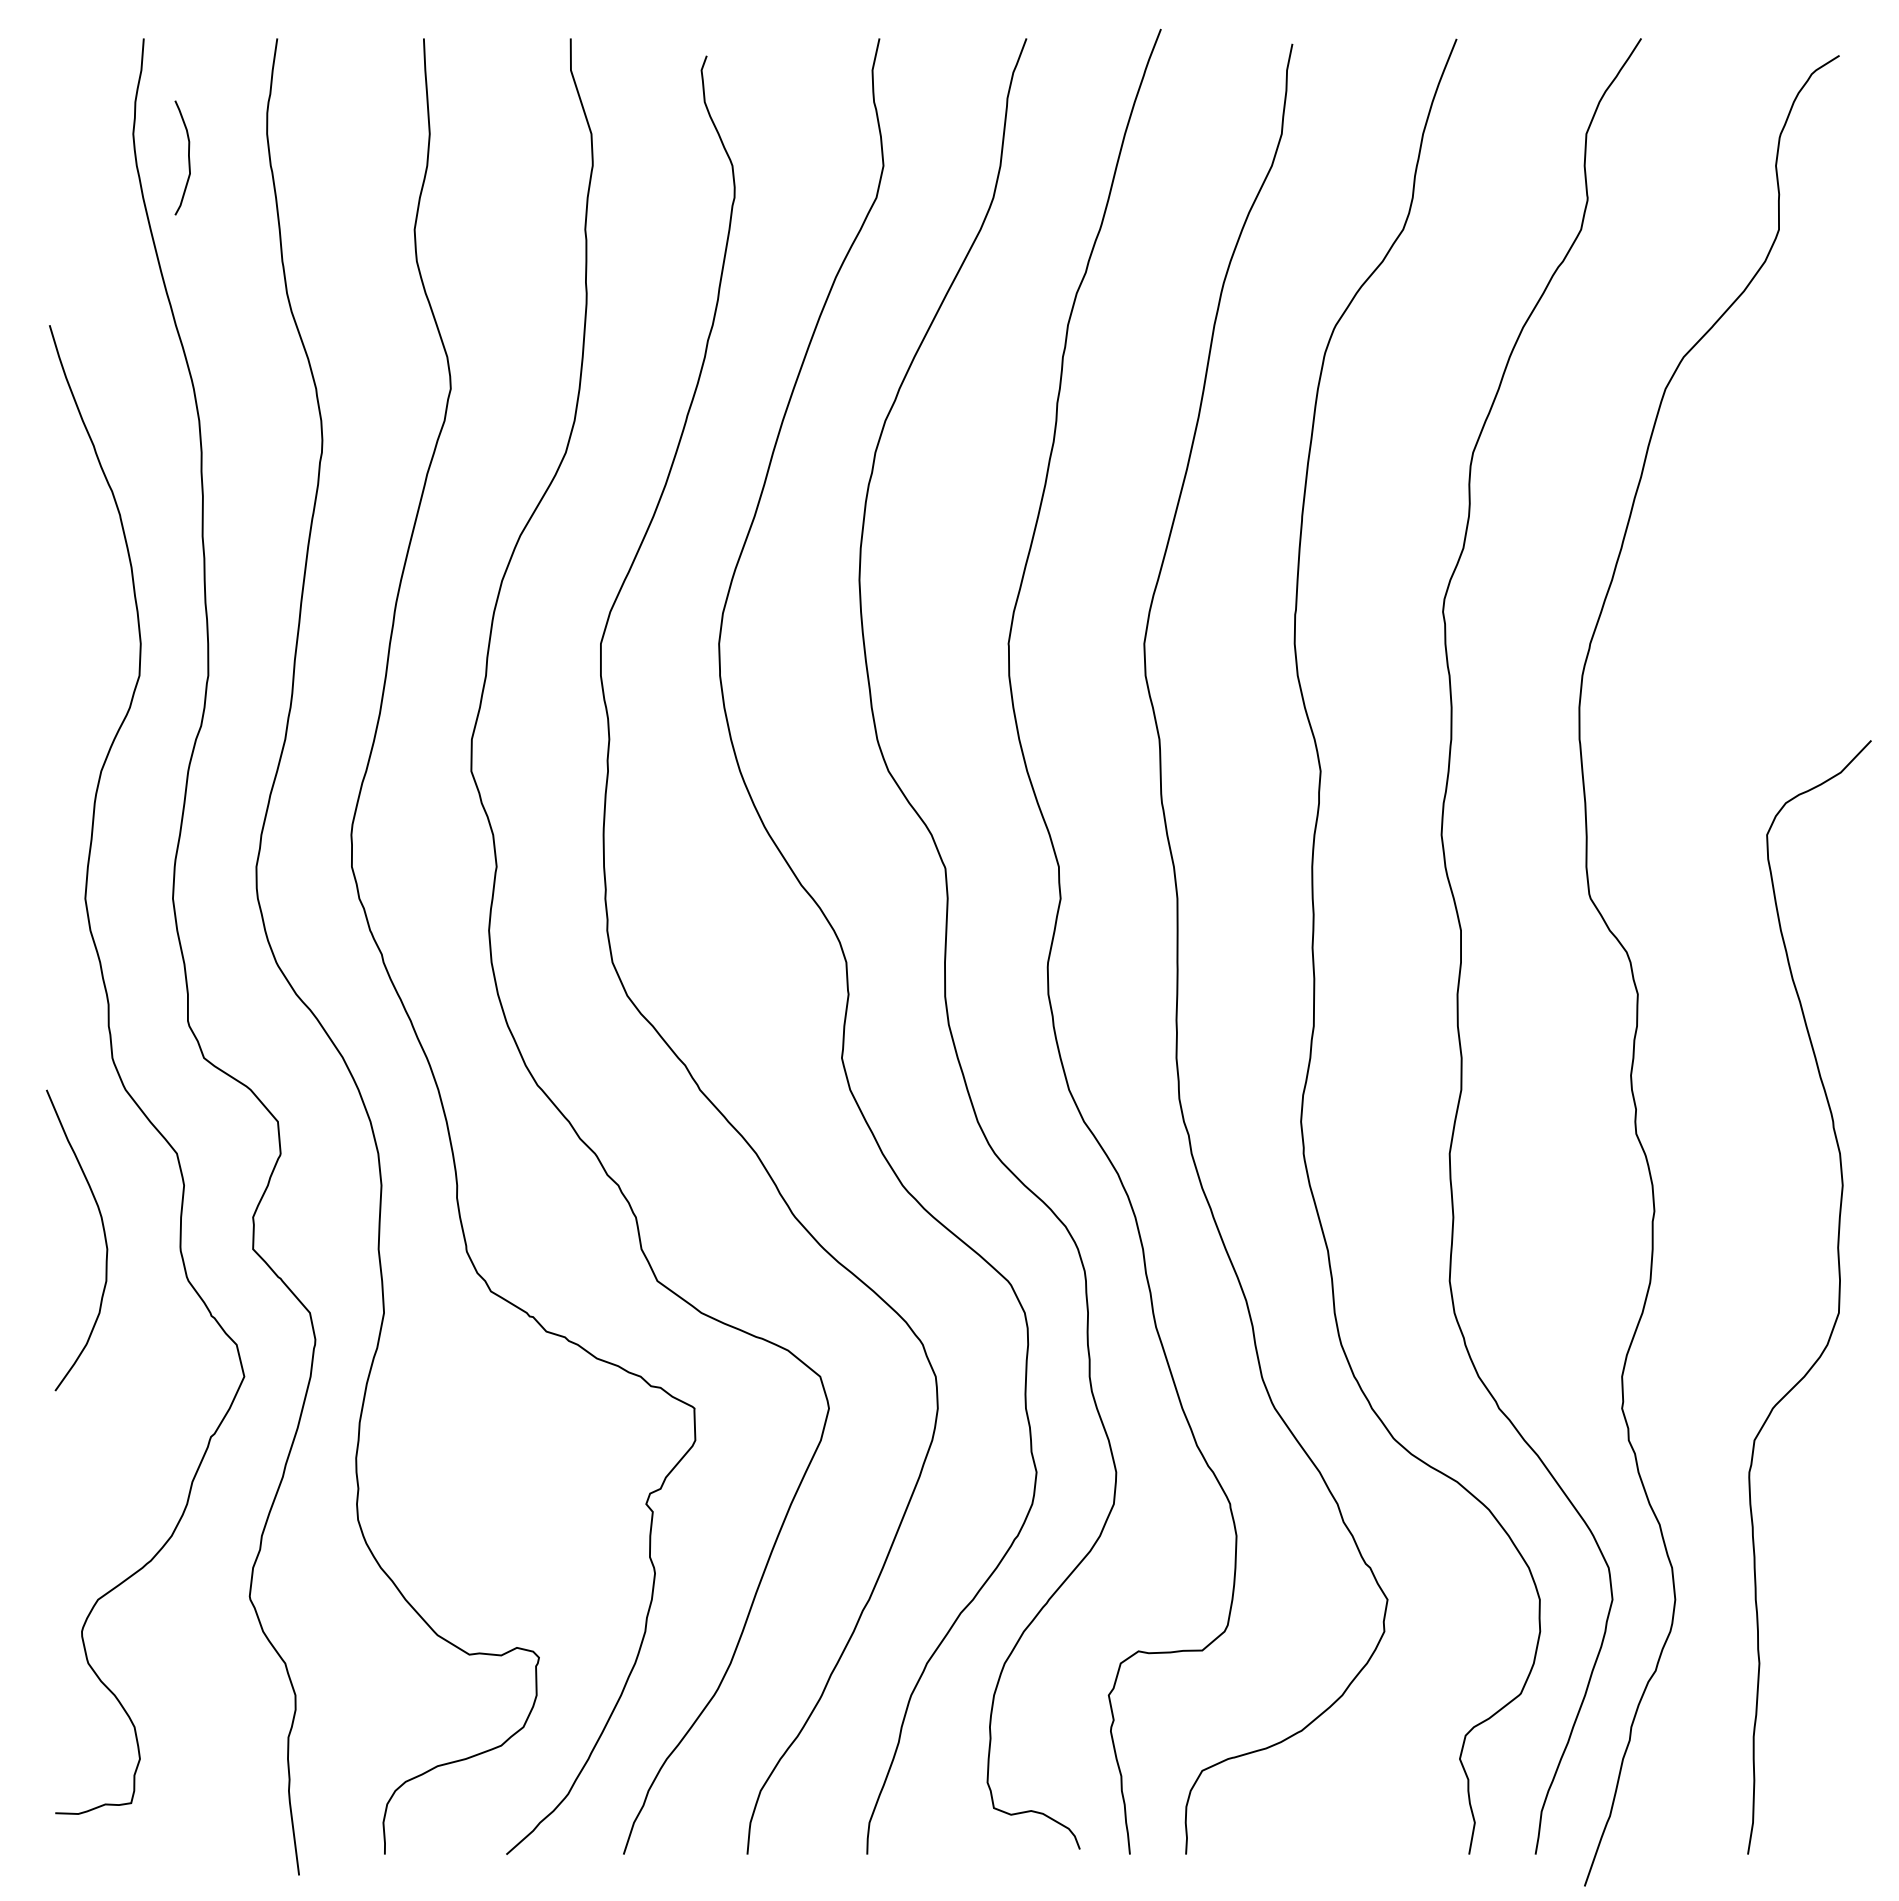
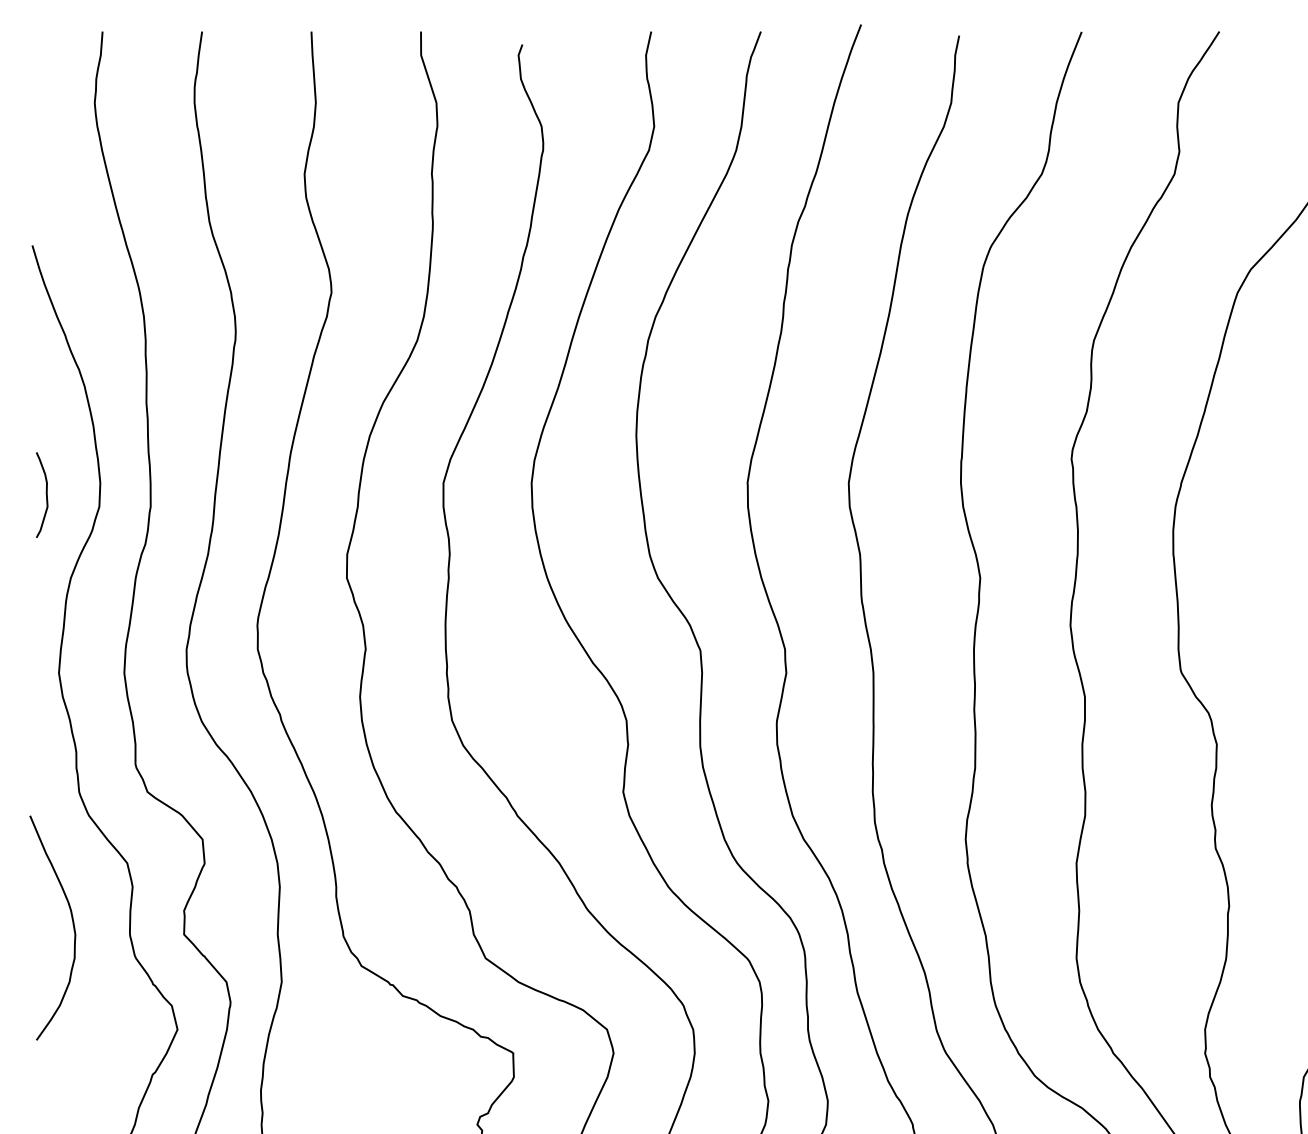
curve: (188, 157) -> (46, 494), moved

